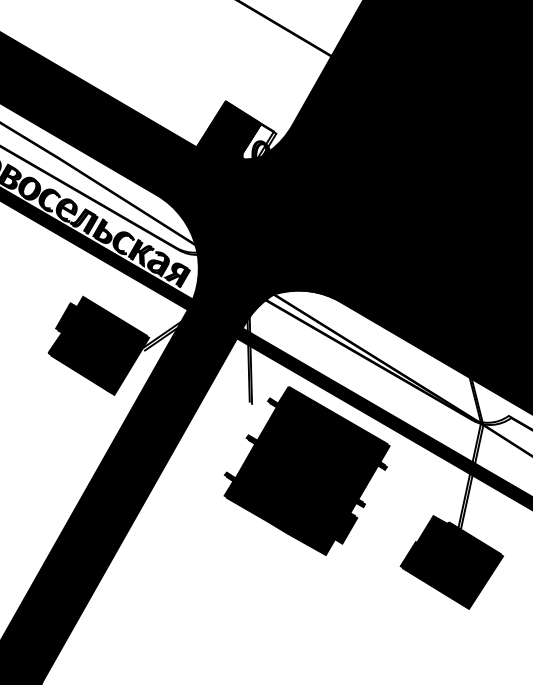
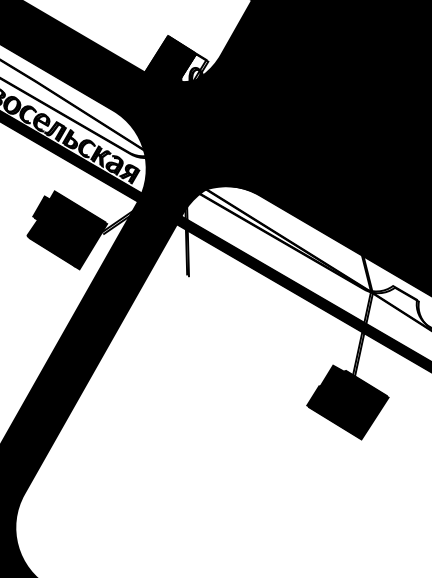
part: (306, 470) -> (232, 329), removed

